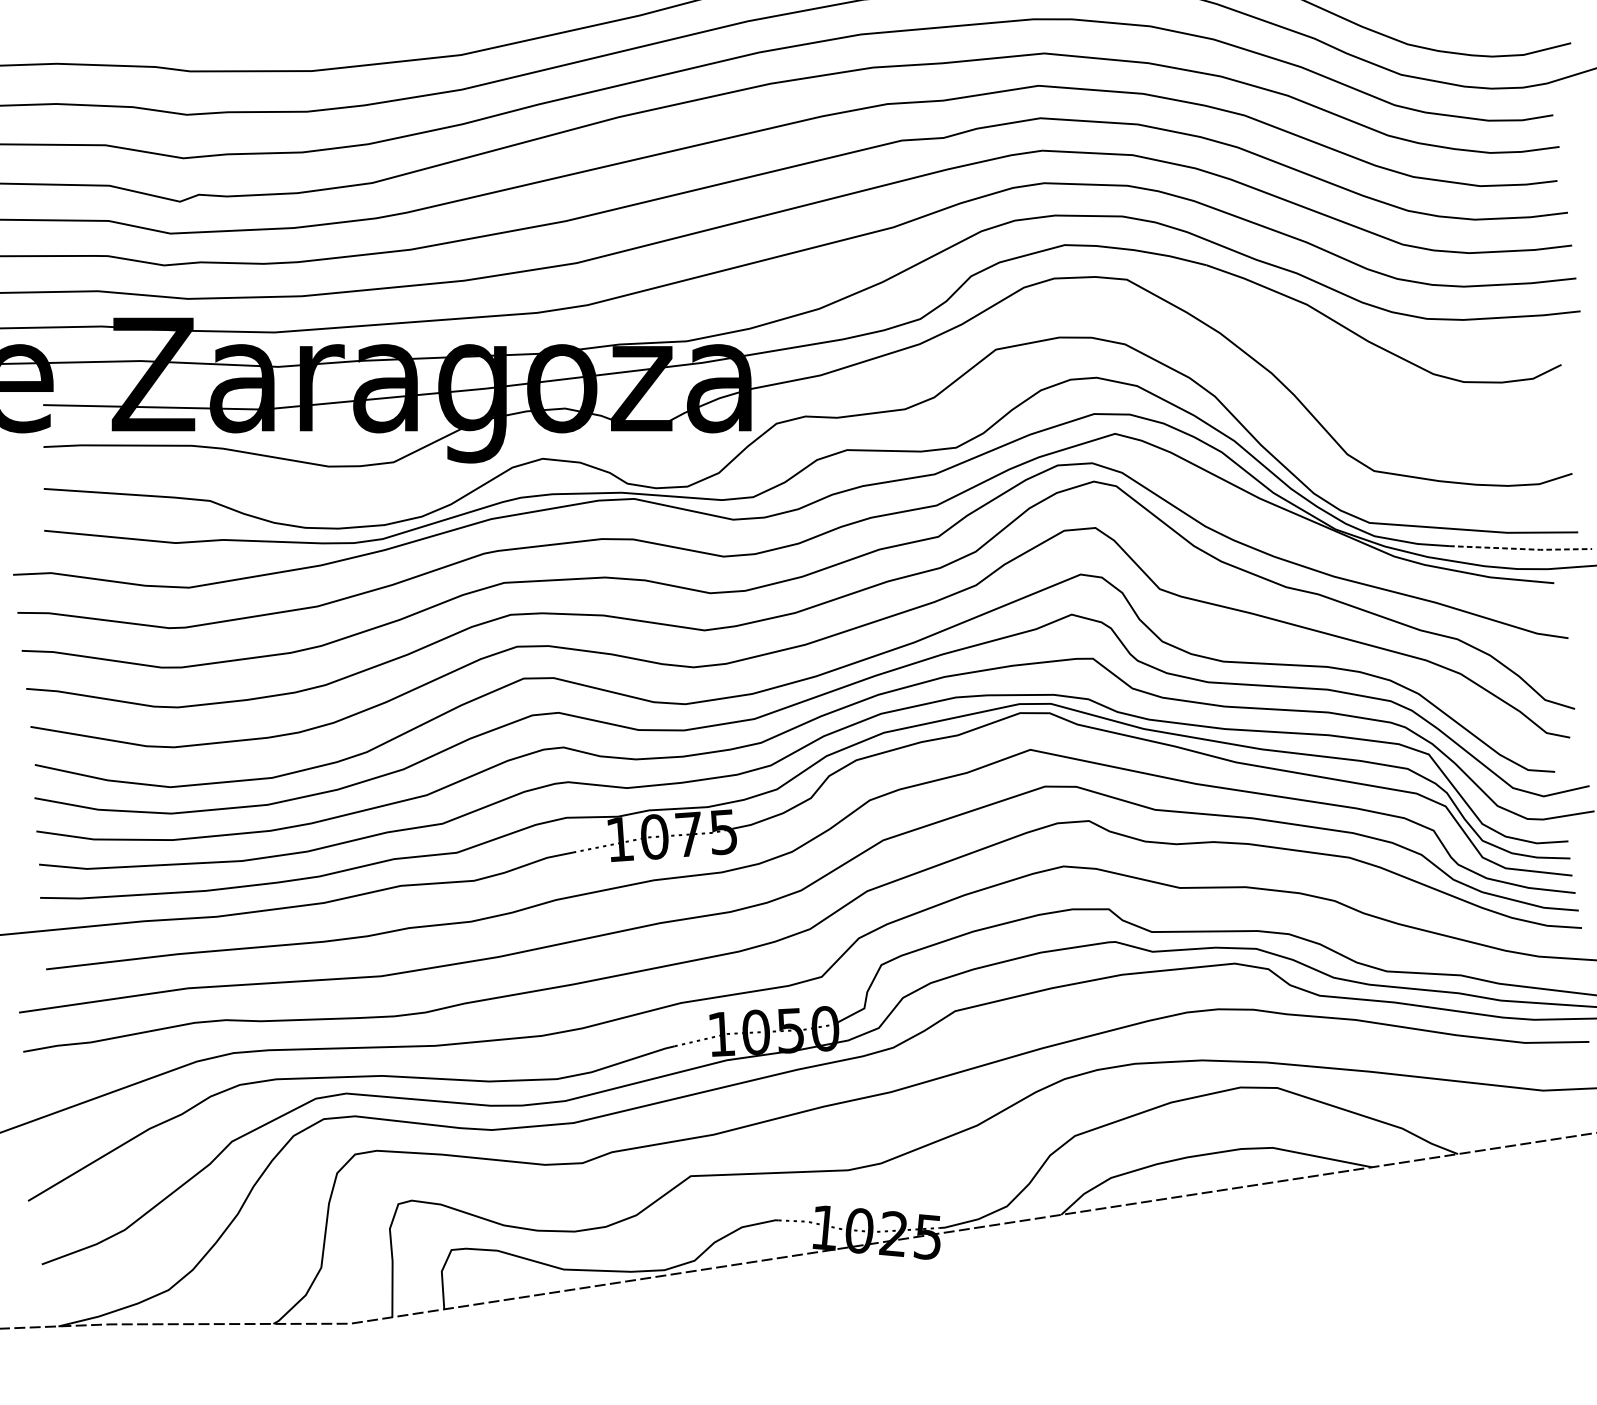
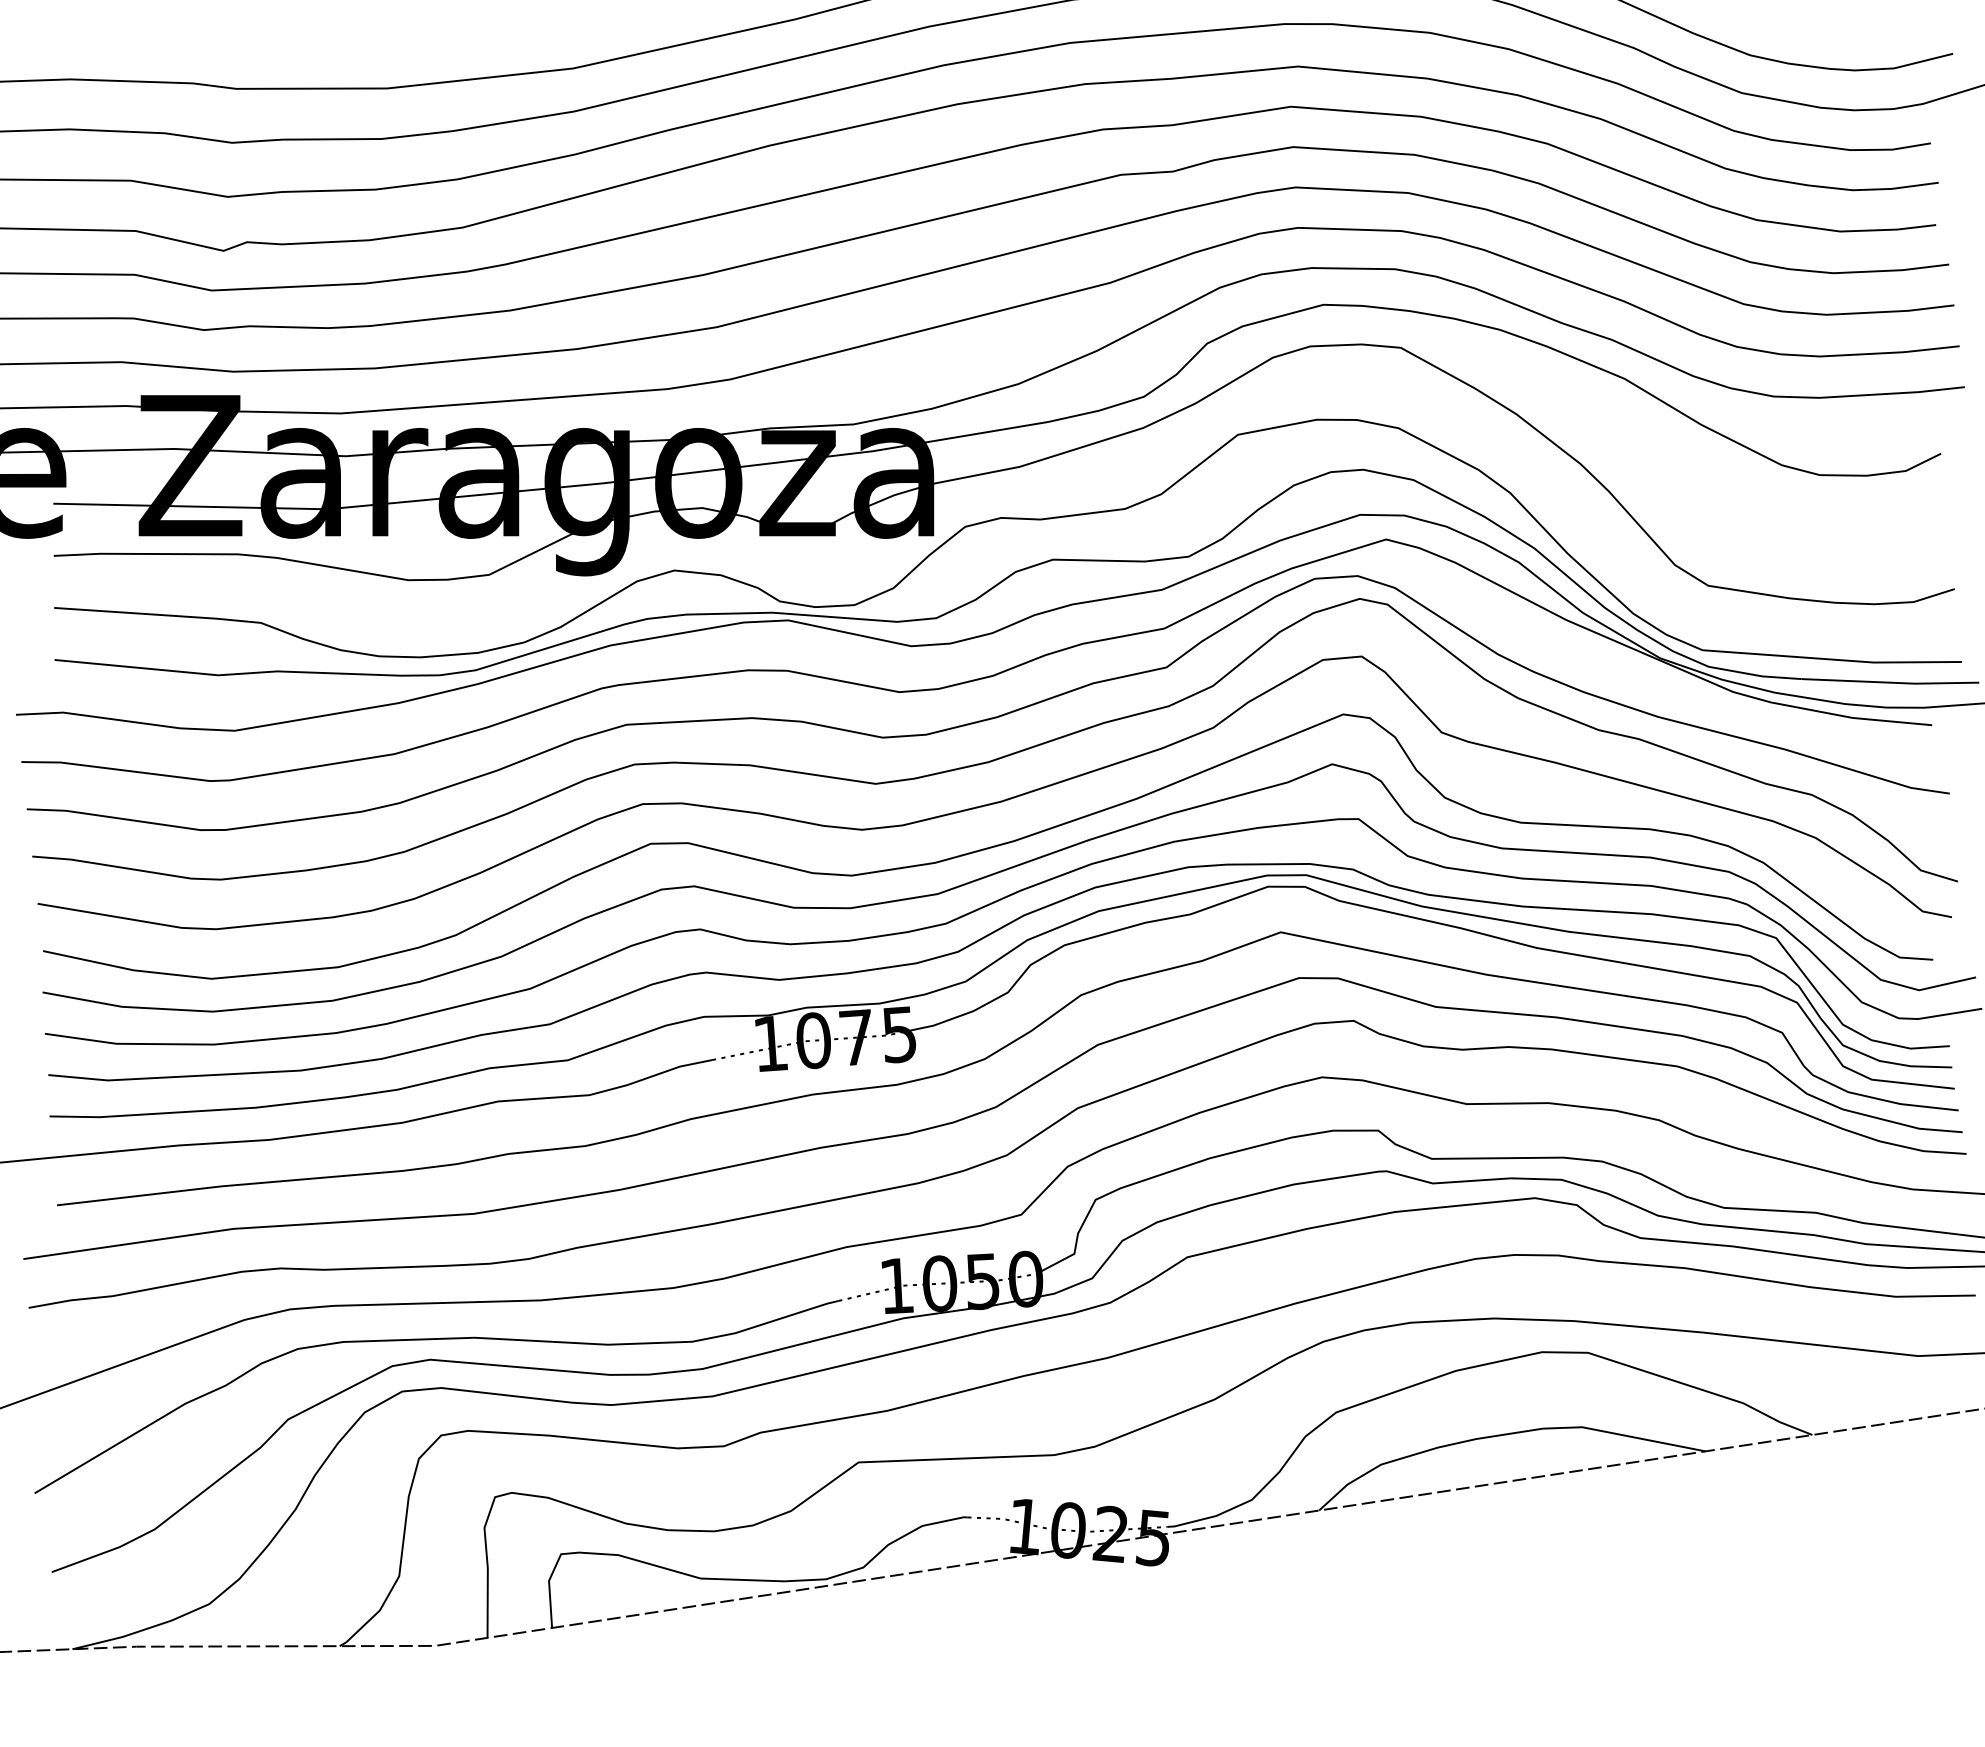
line: (1521, 548) -> (1891, 682), dashed -> solid

